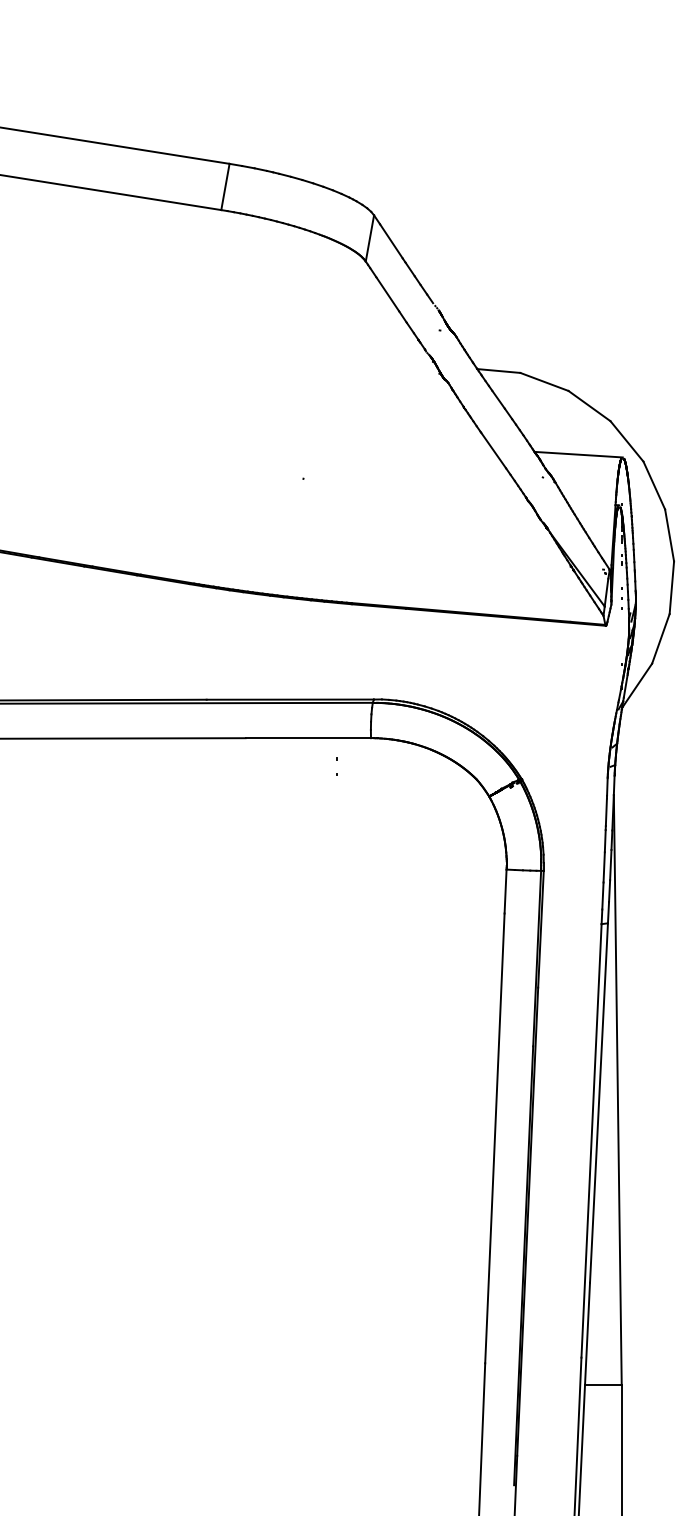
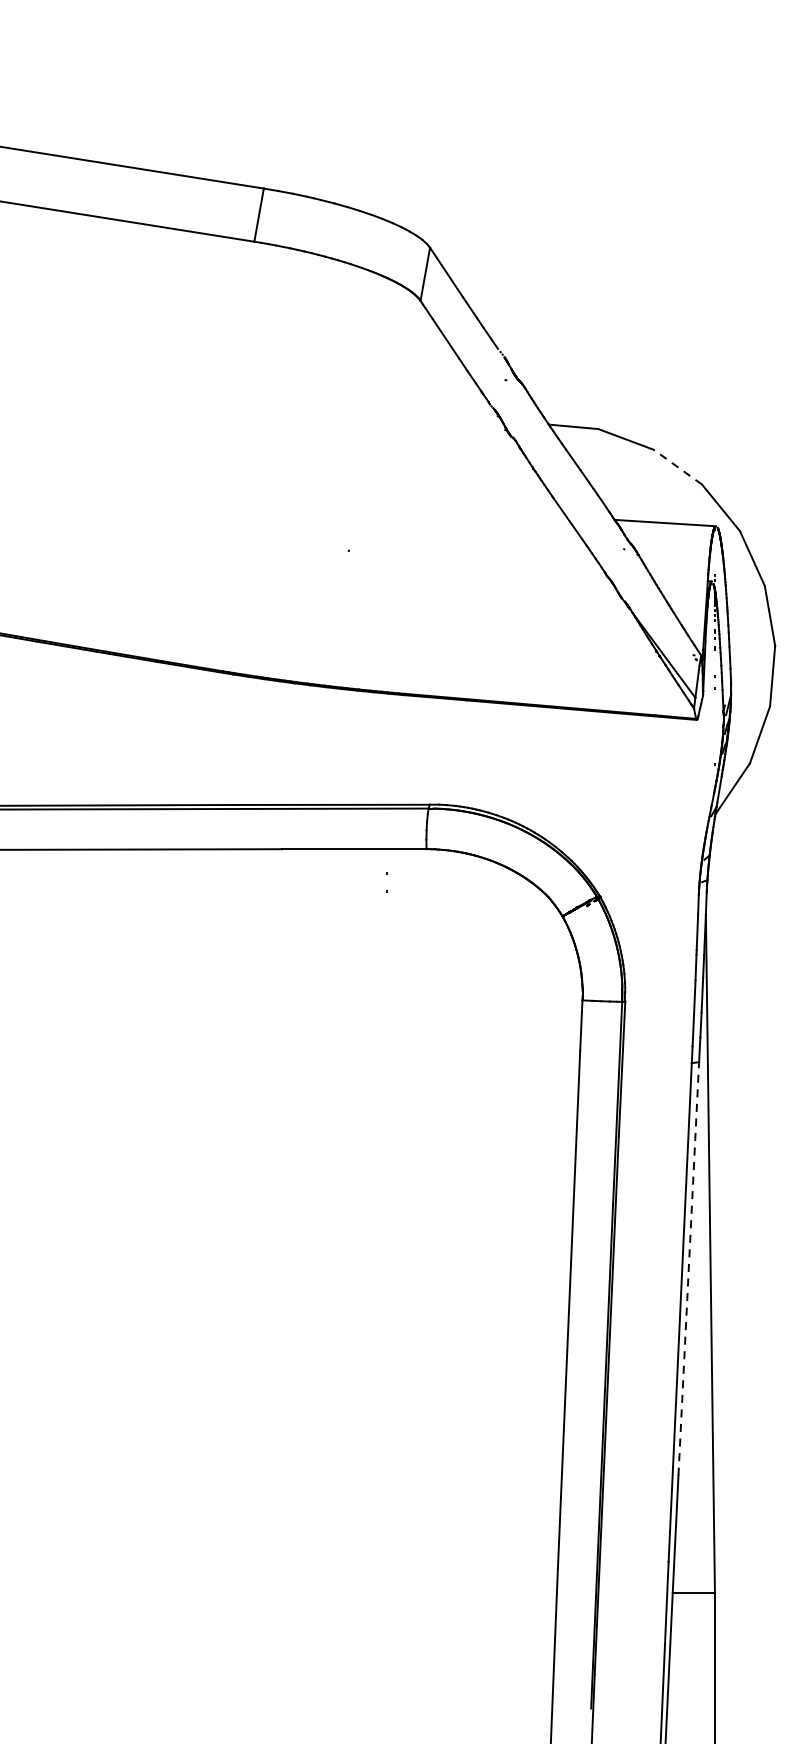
line: (589, 406) -> (677, 467), solid -> dashed
line: (598, 1103) -> (688, 1269), solid -> dashed

